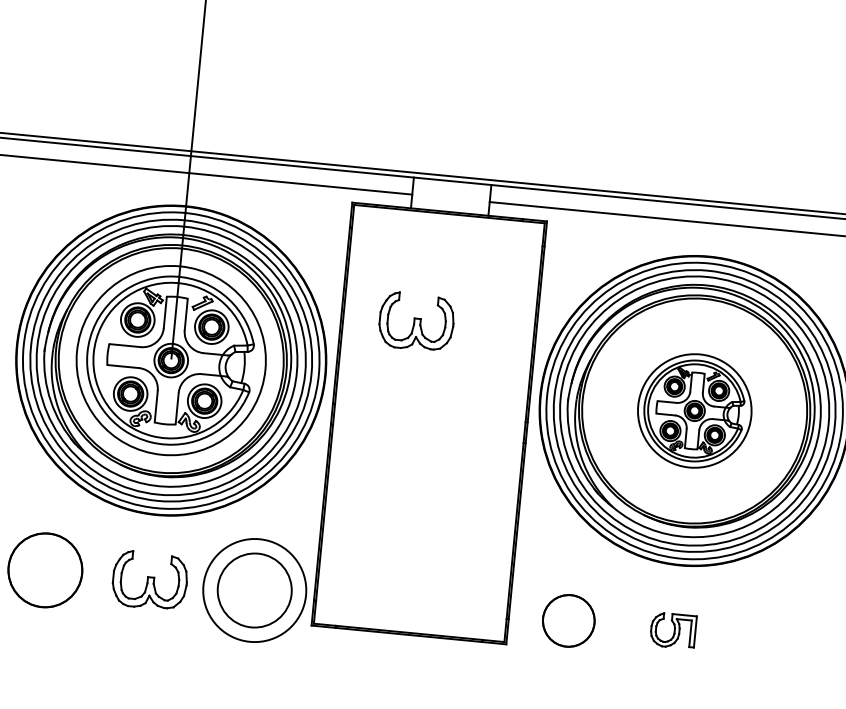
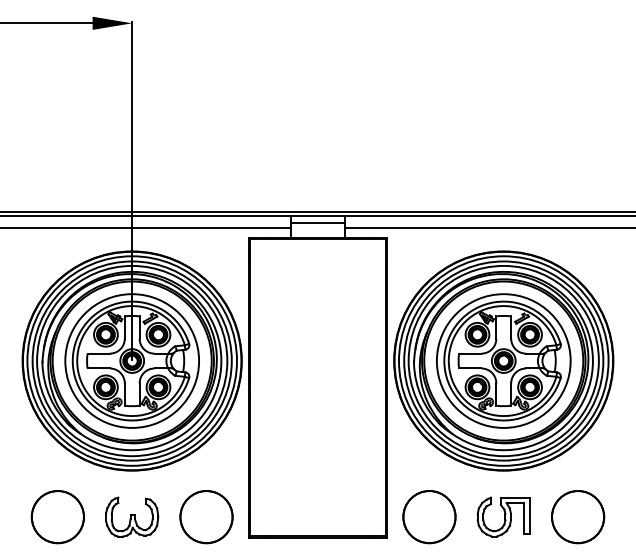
line: (451, 190) -> (317, 222), added
part: (417, 320) -> (302, 316), removed
part: (694, 410) -> (503, 360), size x1.67
circle: (254, 591) -> (206, 517), size x0.71
circle: (568, 621) -> (429, 517), size x1.43
part: (673, 629) -> (503, 516), size x1.67
circle: (778, 641) -> (578, 517), added

